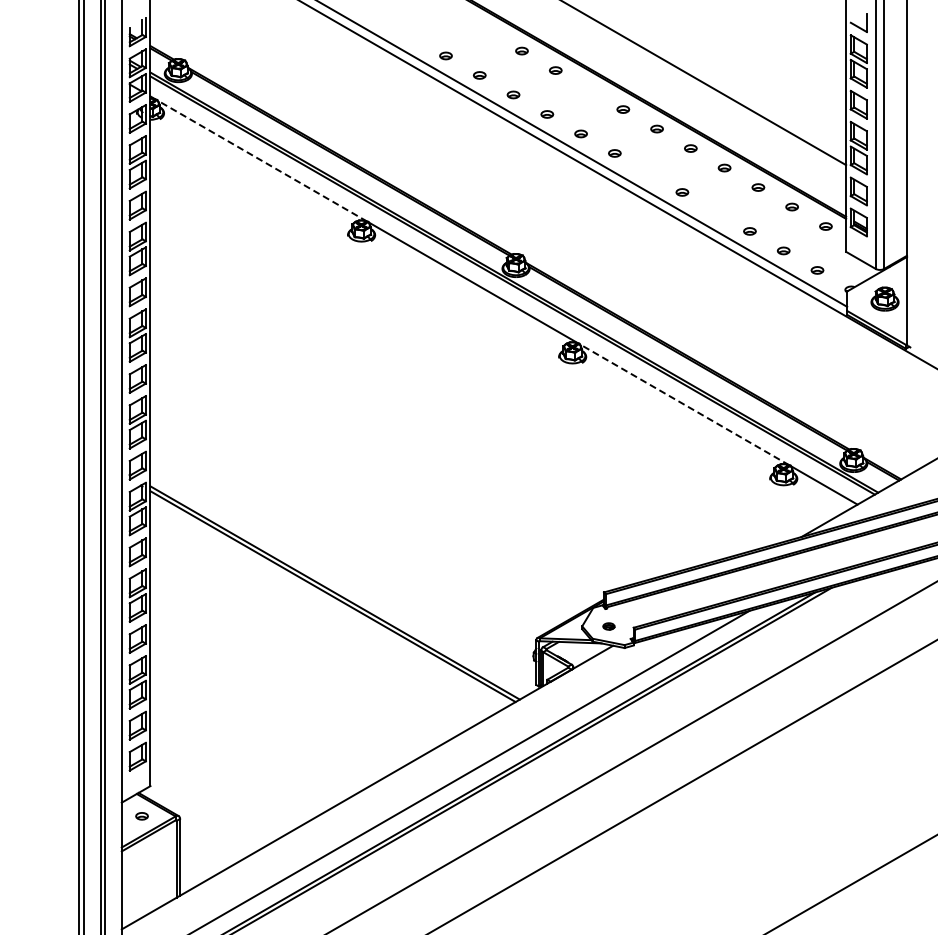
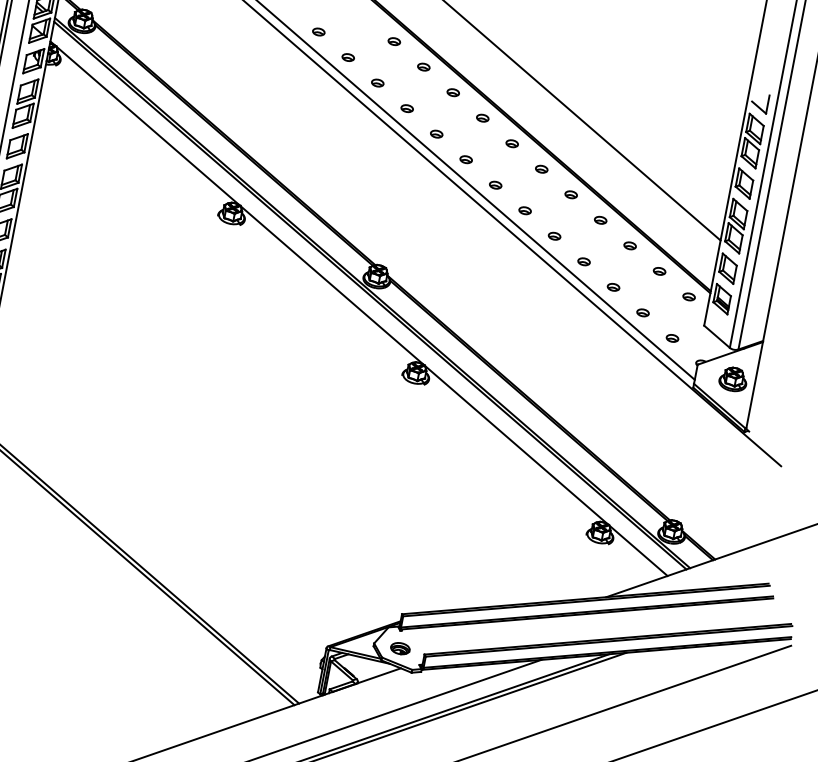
part: (488, 31) -> (394, 41), added
part: (412, 36) -> (319, 32), added
part: (589, 89) -> (482, 117), added
line: (262, 161) -> (148, 126), dashed -> solid
part: (648, 172) -> (525, 210), added
part: (715, 211) -> (583, 261), added
line: (684, 404) -> (516, 444), dashed -> solid
part: (608, 626) -> (399, 648), size x1.67

